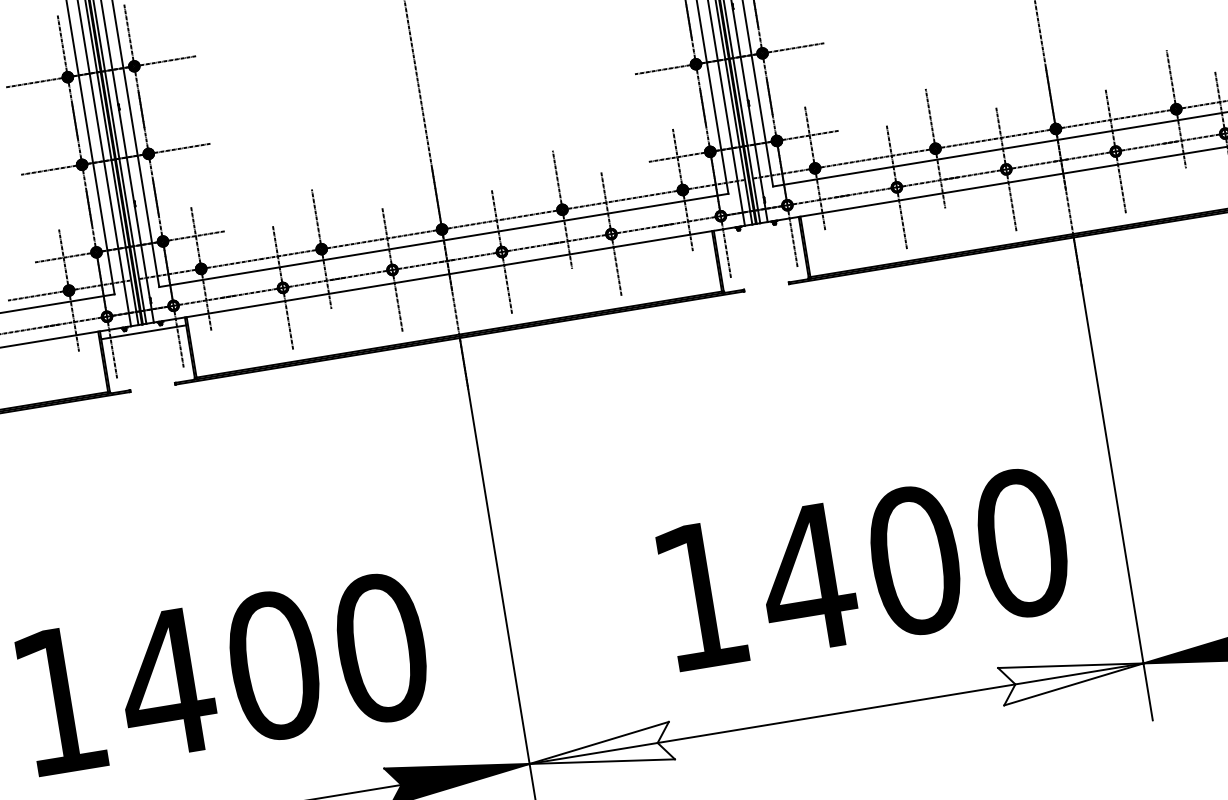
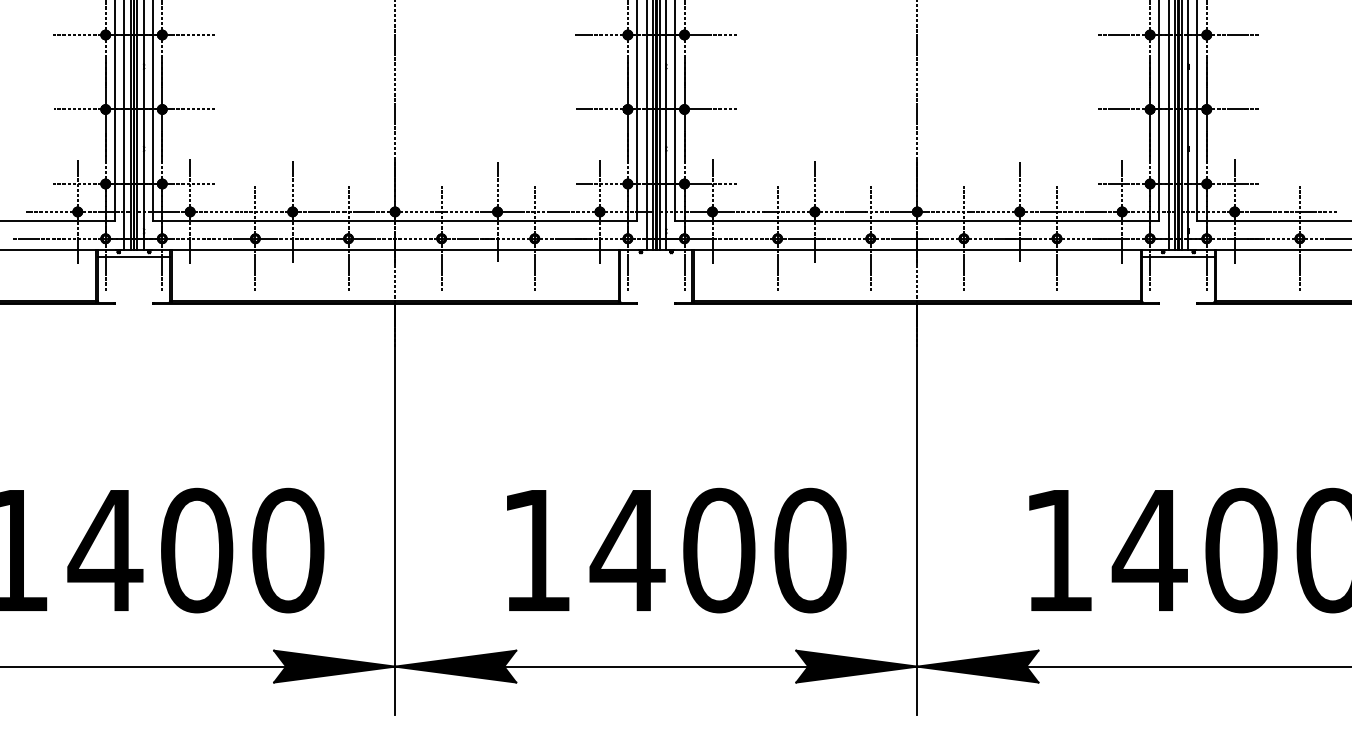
text: (865, 568) -> (676, 550), moved
fill: (1071, 675) -> (856, 666), added
fill: (600, 752) -> (455, 666), added

